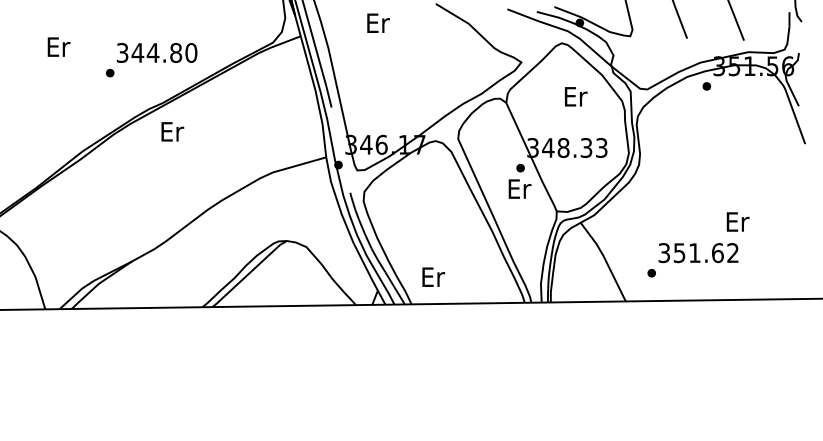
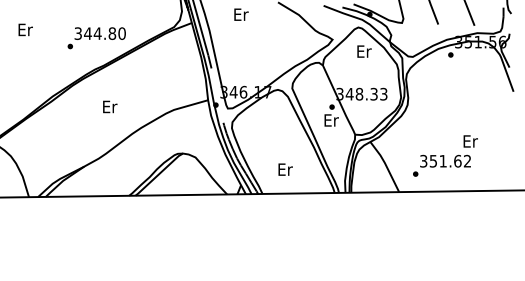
text: (58, 46) -> (25, 29), moved
text: (576, 96) -> (364, 51), moved
text: (173, 131) -> (110, 106), moved
text: (433, 276) -> (285, 169), moved

